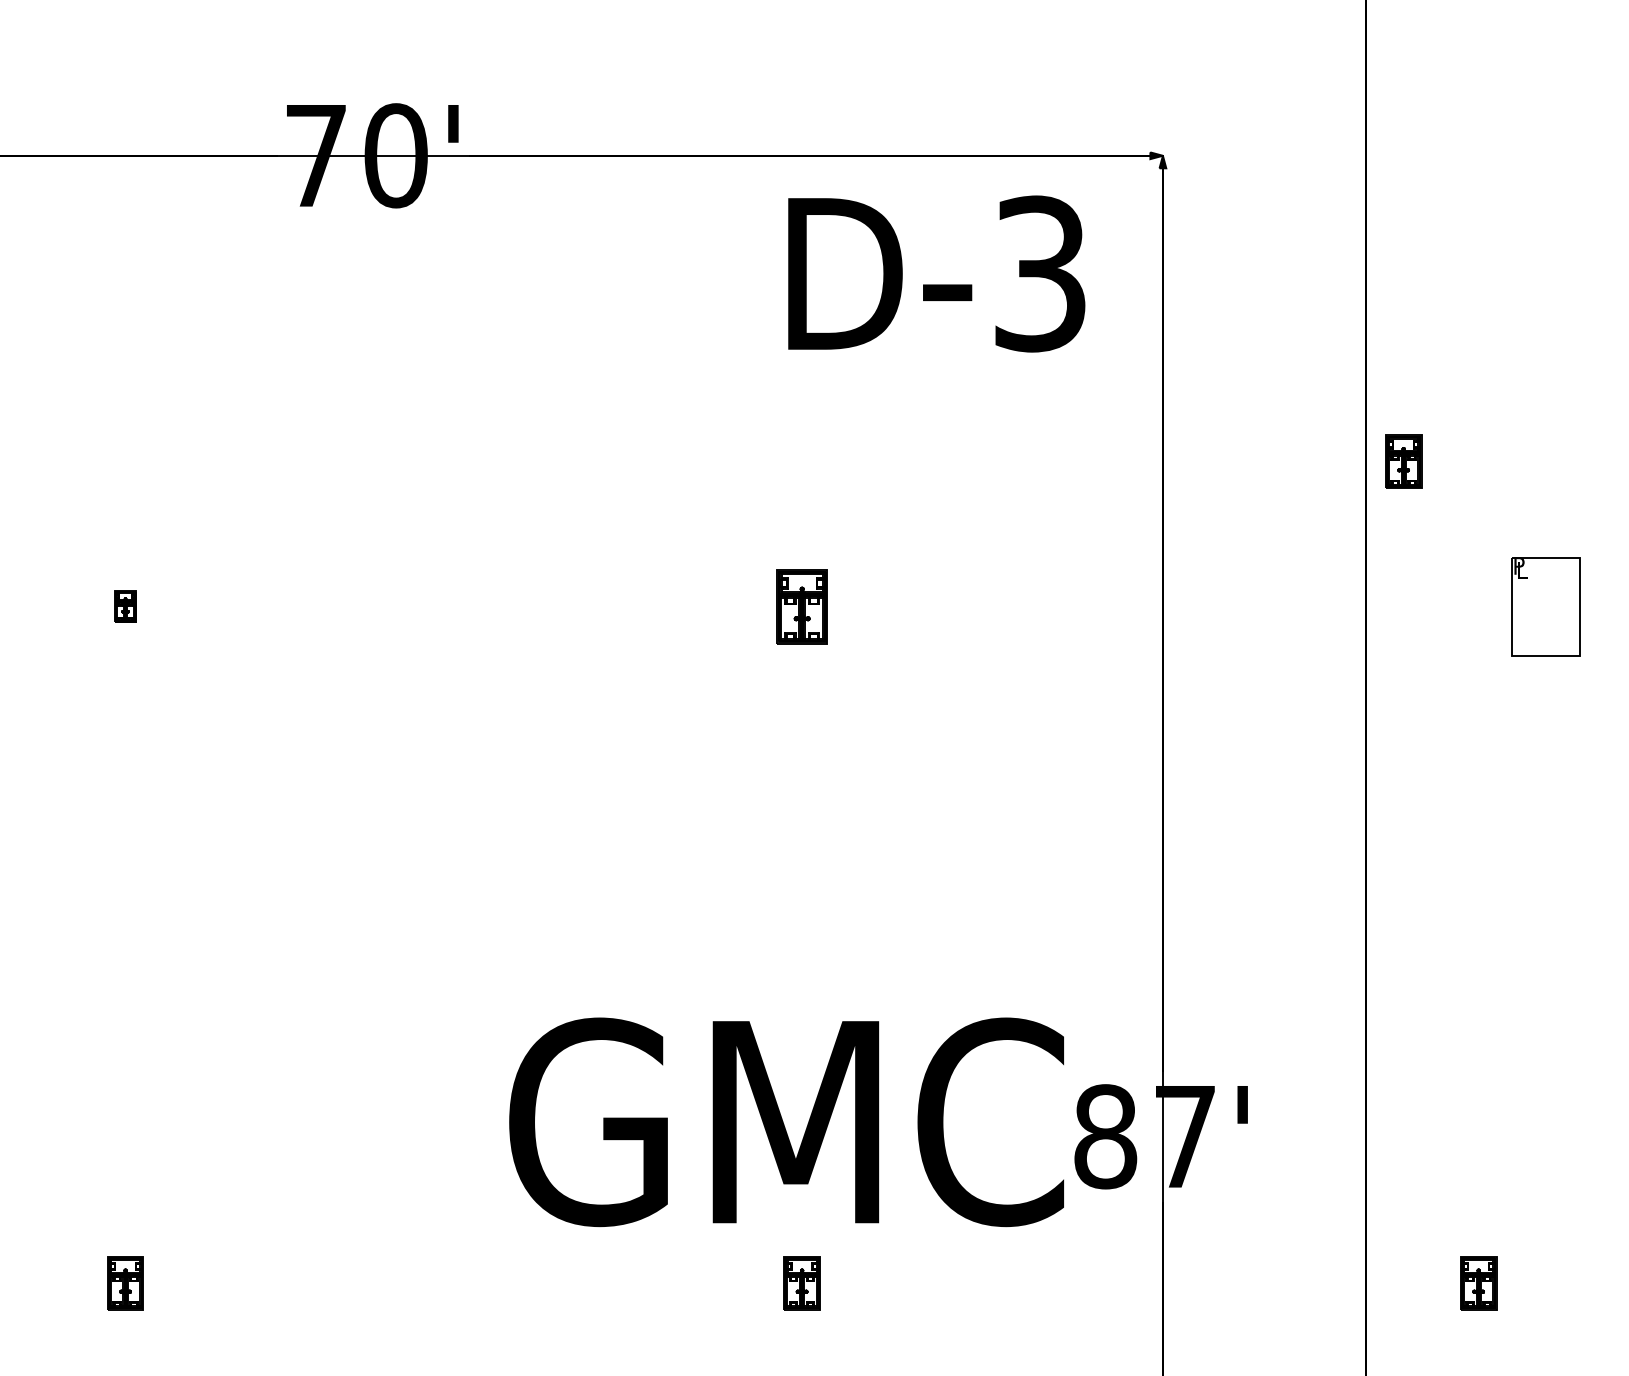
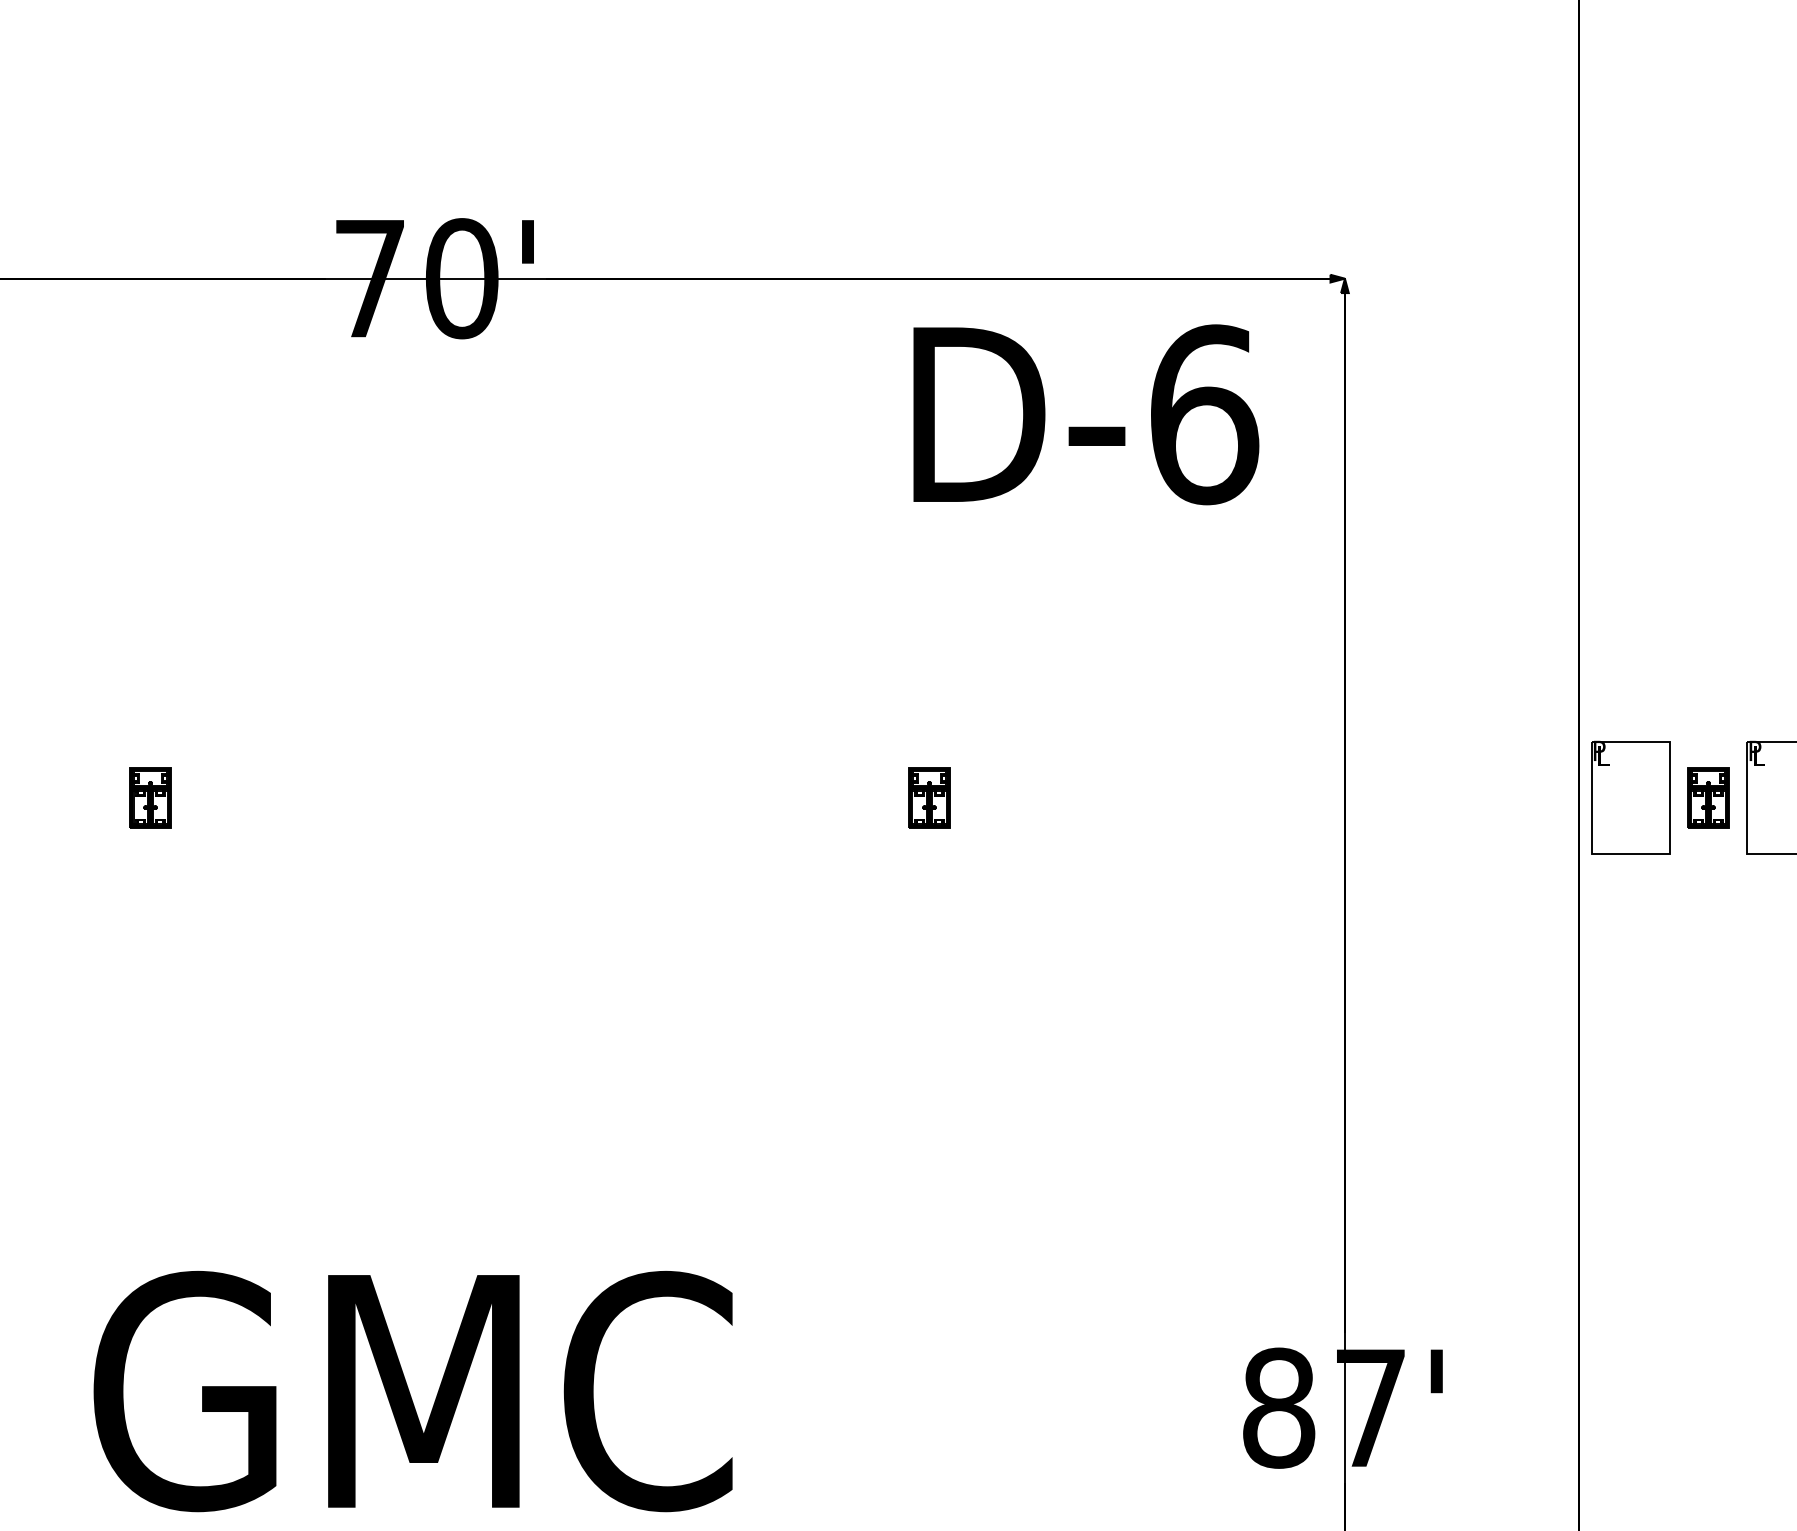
text: (1041, 273) -> (1205, 414), D-3 -> D-6
part: (1403, 461) -> (1708, 797), moved
part: (125, 606) -> (150, 797), size x1.67
part: (801, 606) -> (928, 797), size x0.71
part: (1410, 606) -> (1629, 797), added
text: (786, 1122) -> (412, 1391), moved

